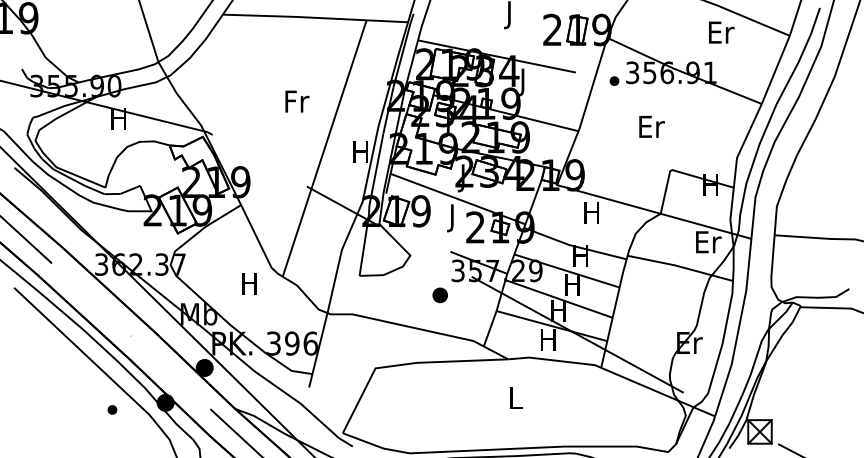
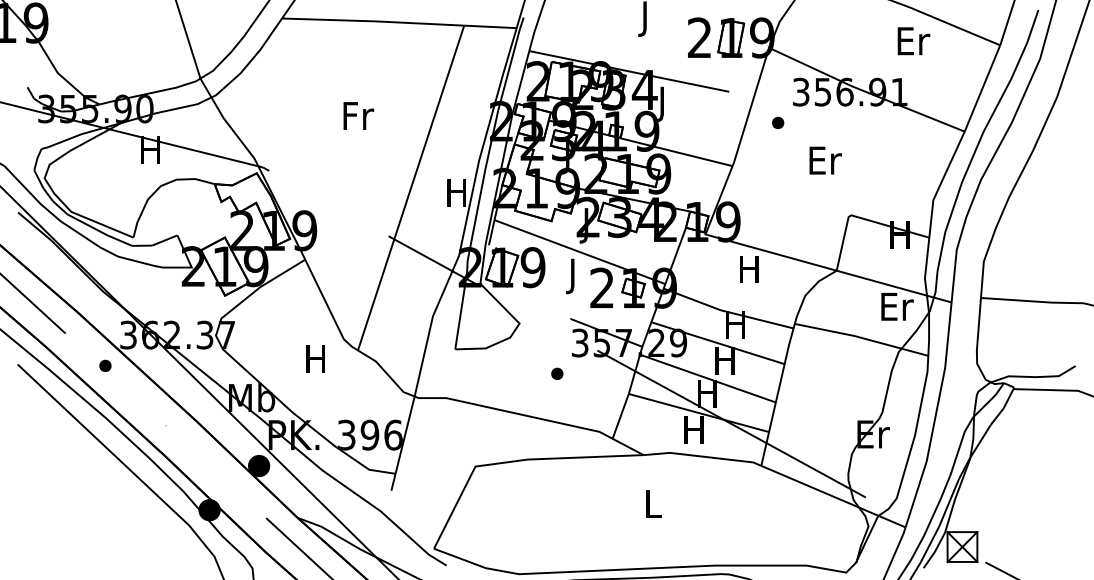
part: (614, 80) -> (778, 122), moved
text: (297, 101) -> (358, 115), moved
part: (439, 294) -> (556, 372), size x0.62
part: (112, 409) -> (105, 365), moved

